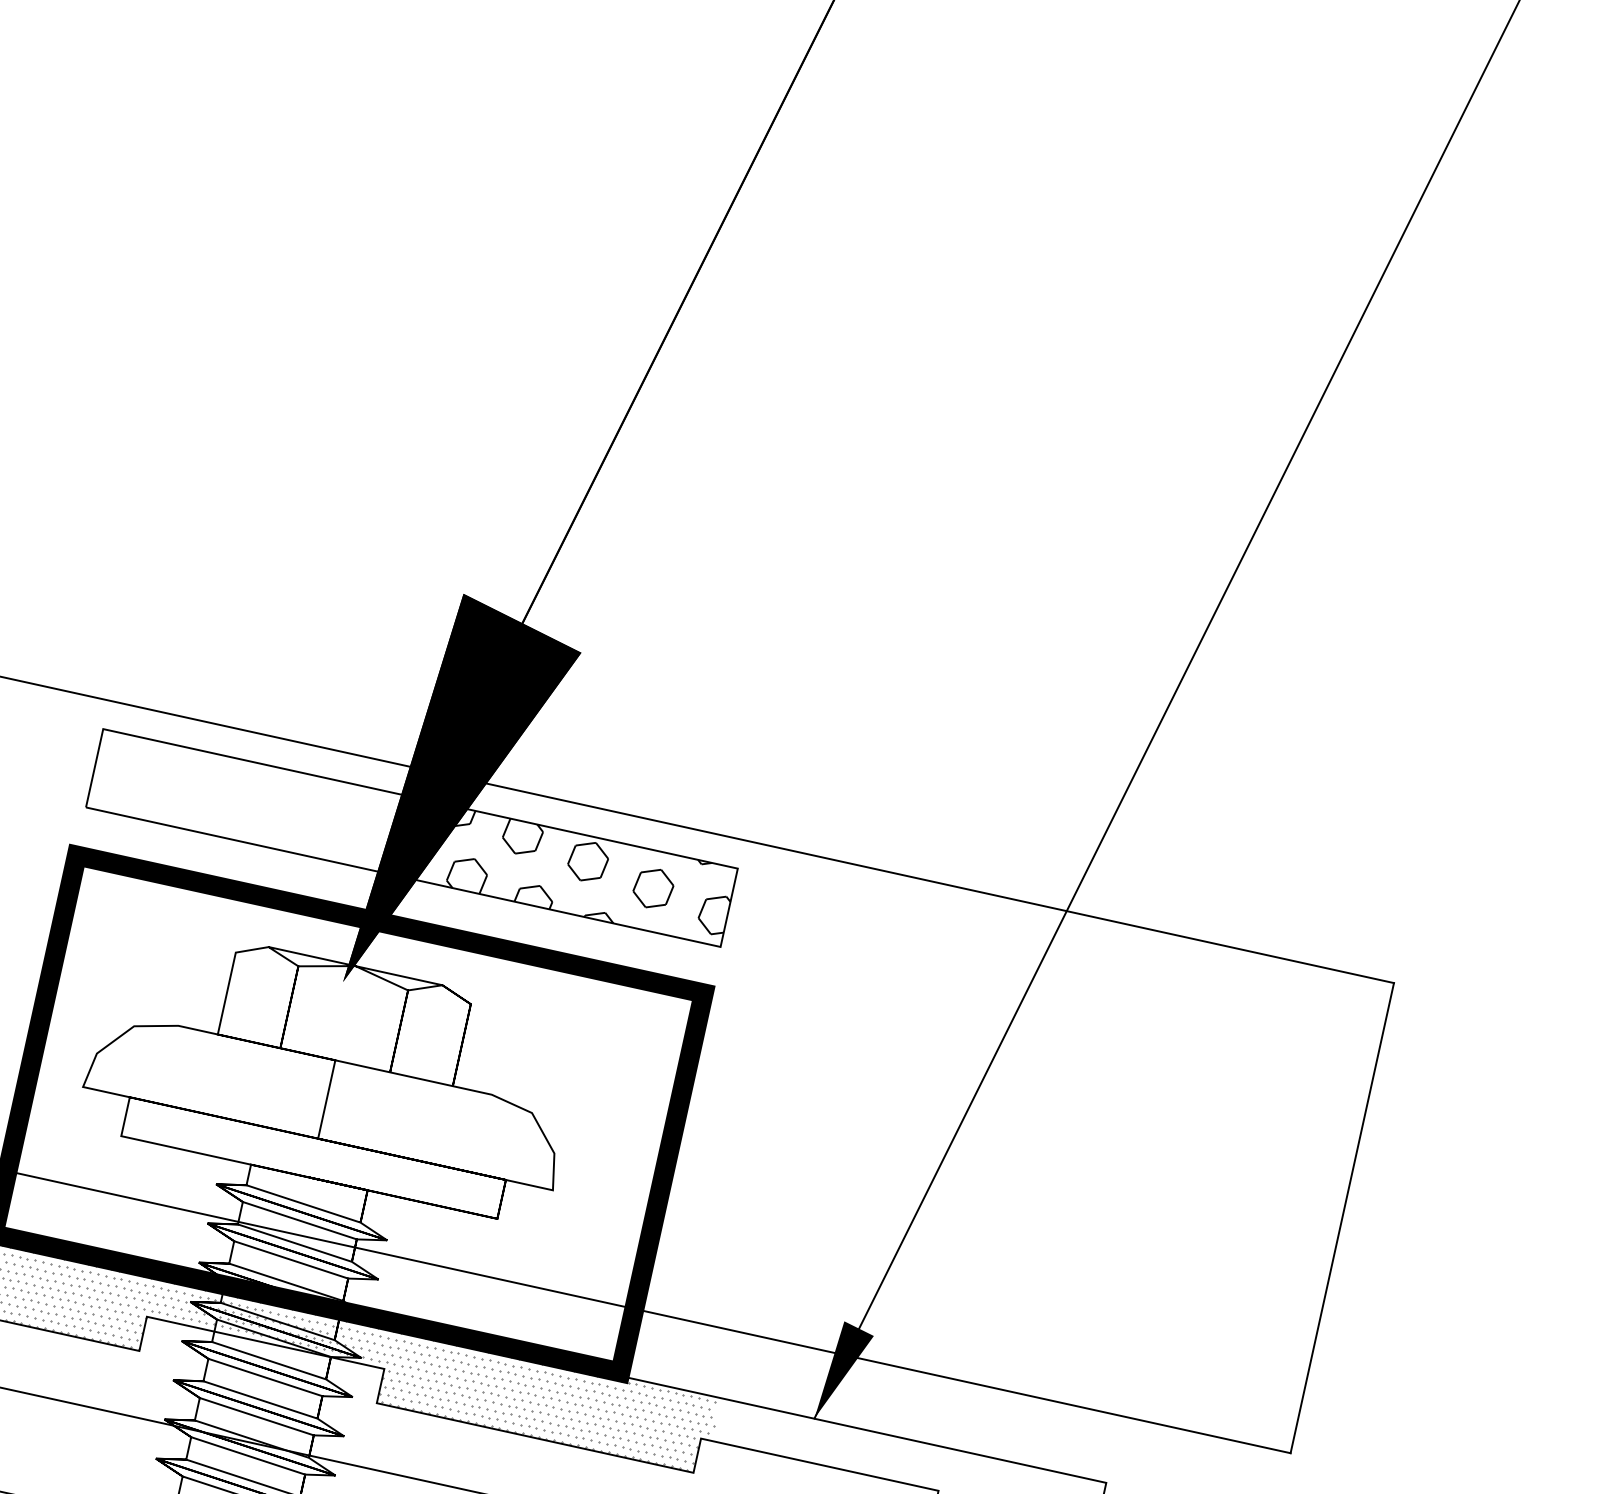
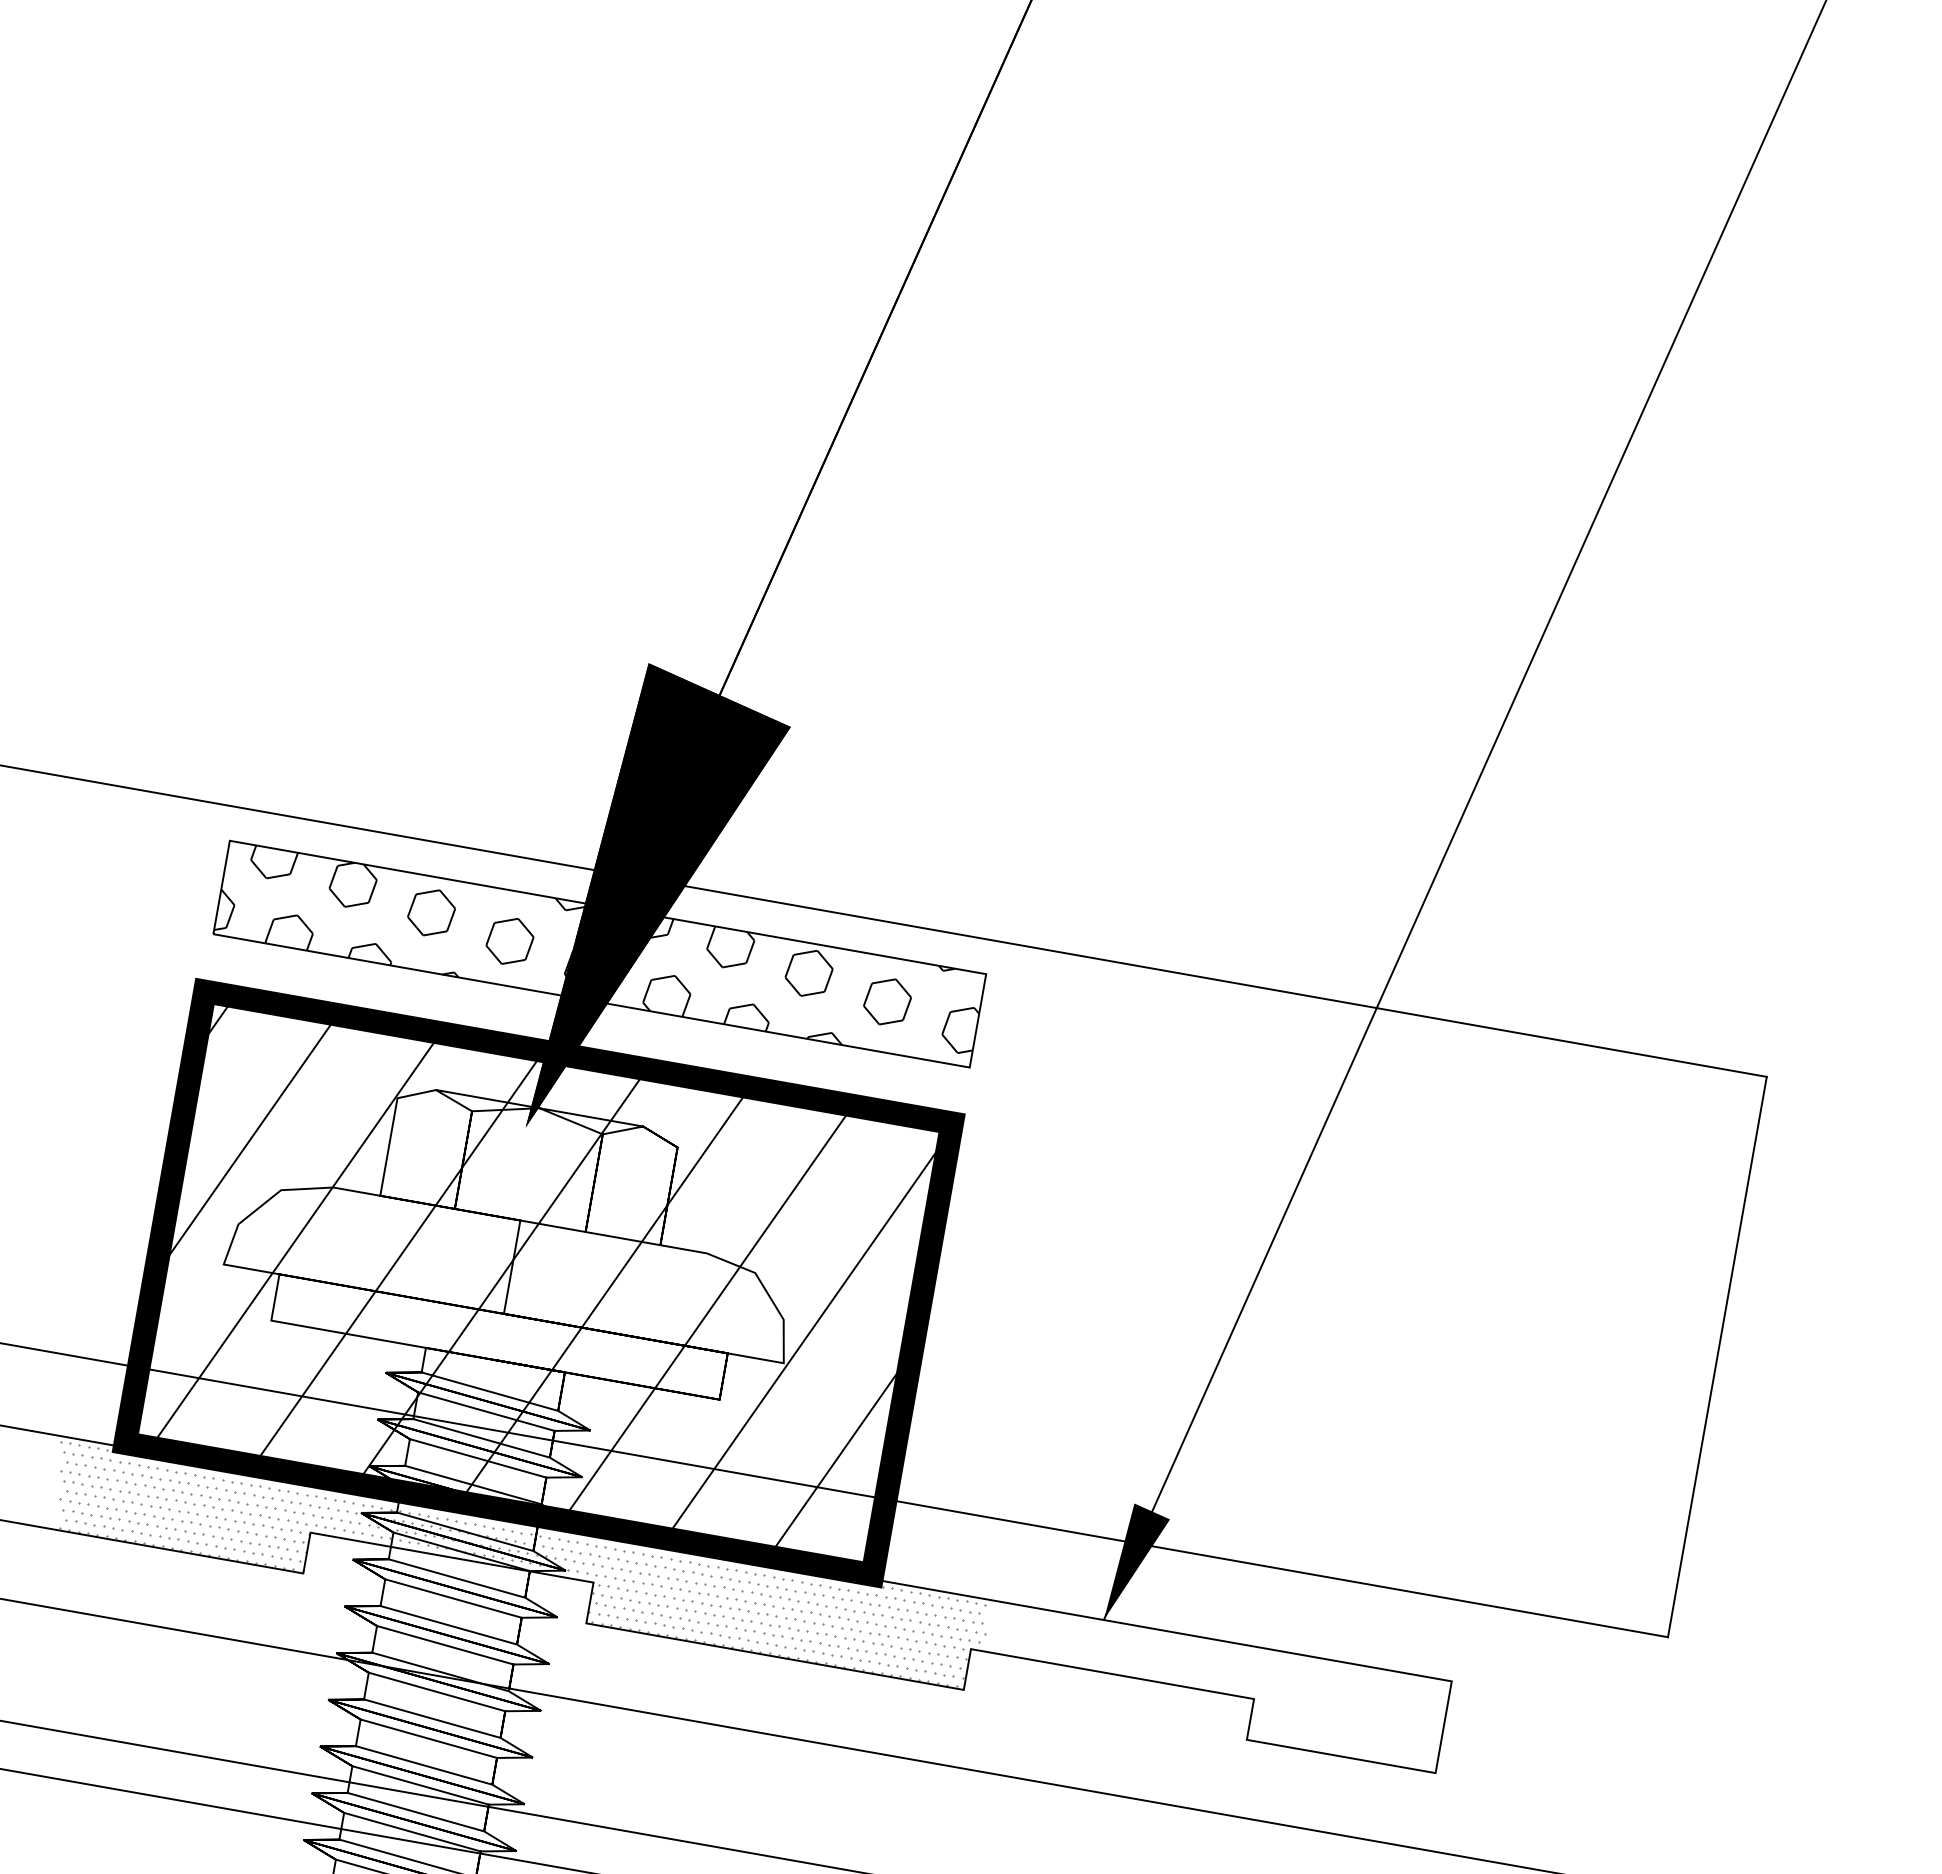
hatch: (252, 801) -> (409, 918), added
hatch: (358, 1116) -> (550, 1285), added

